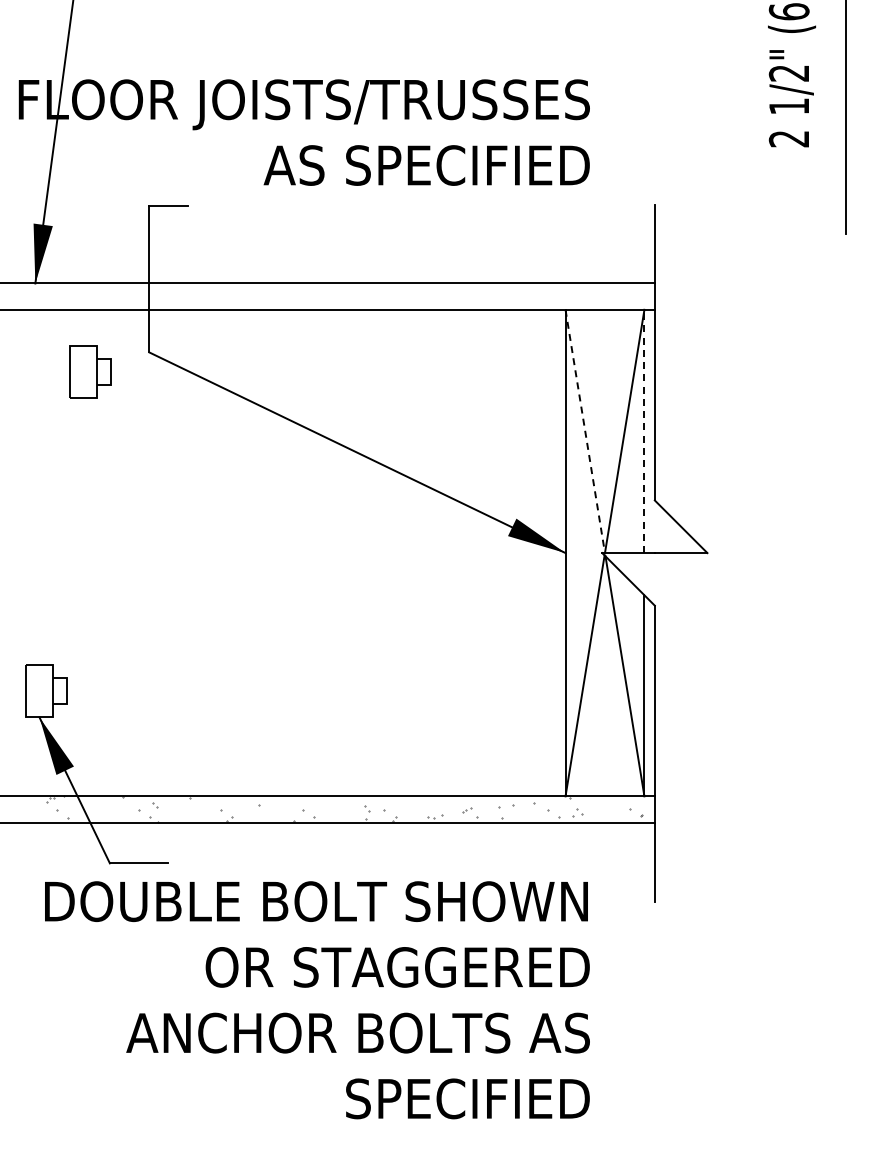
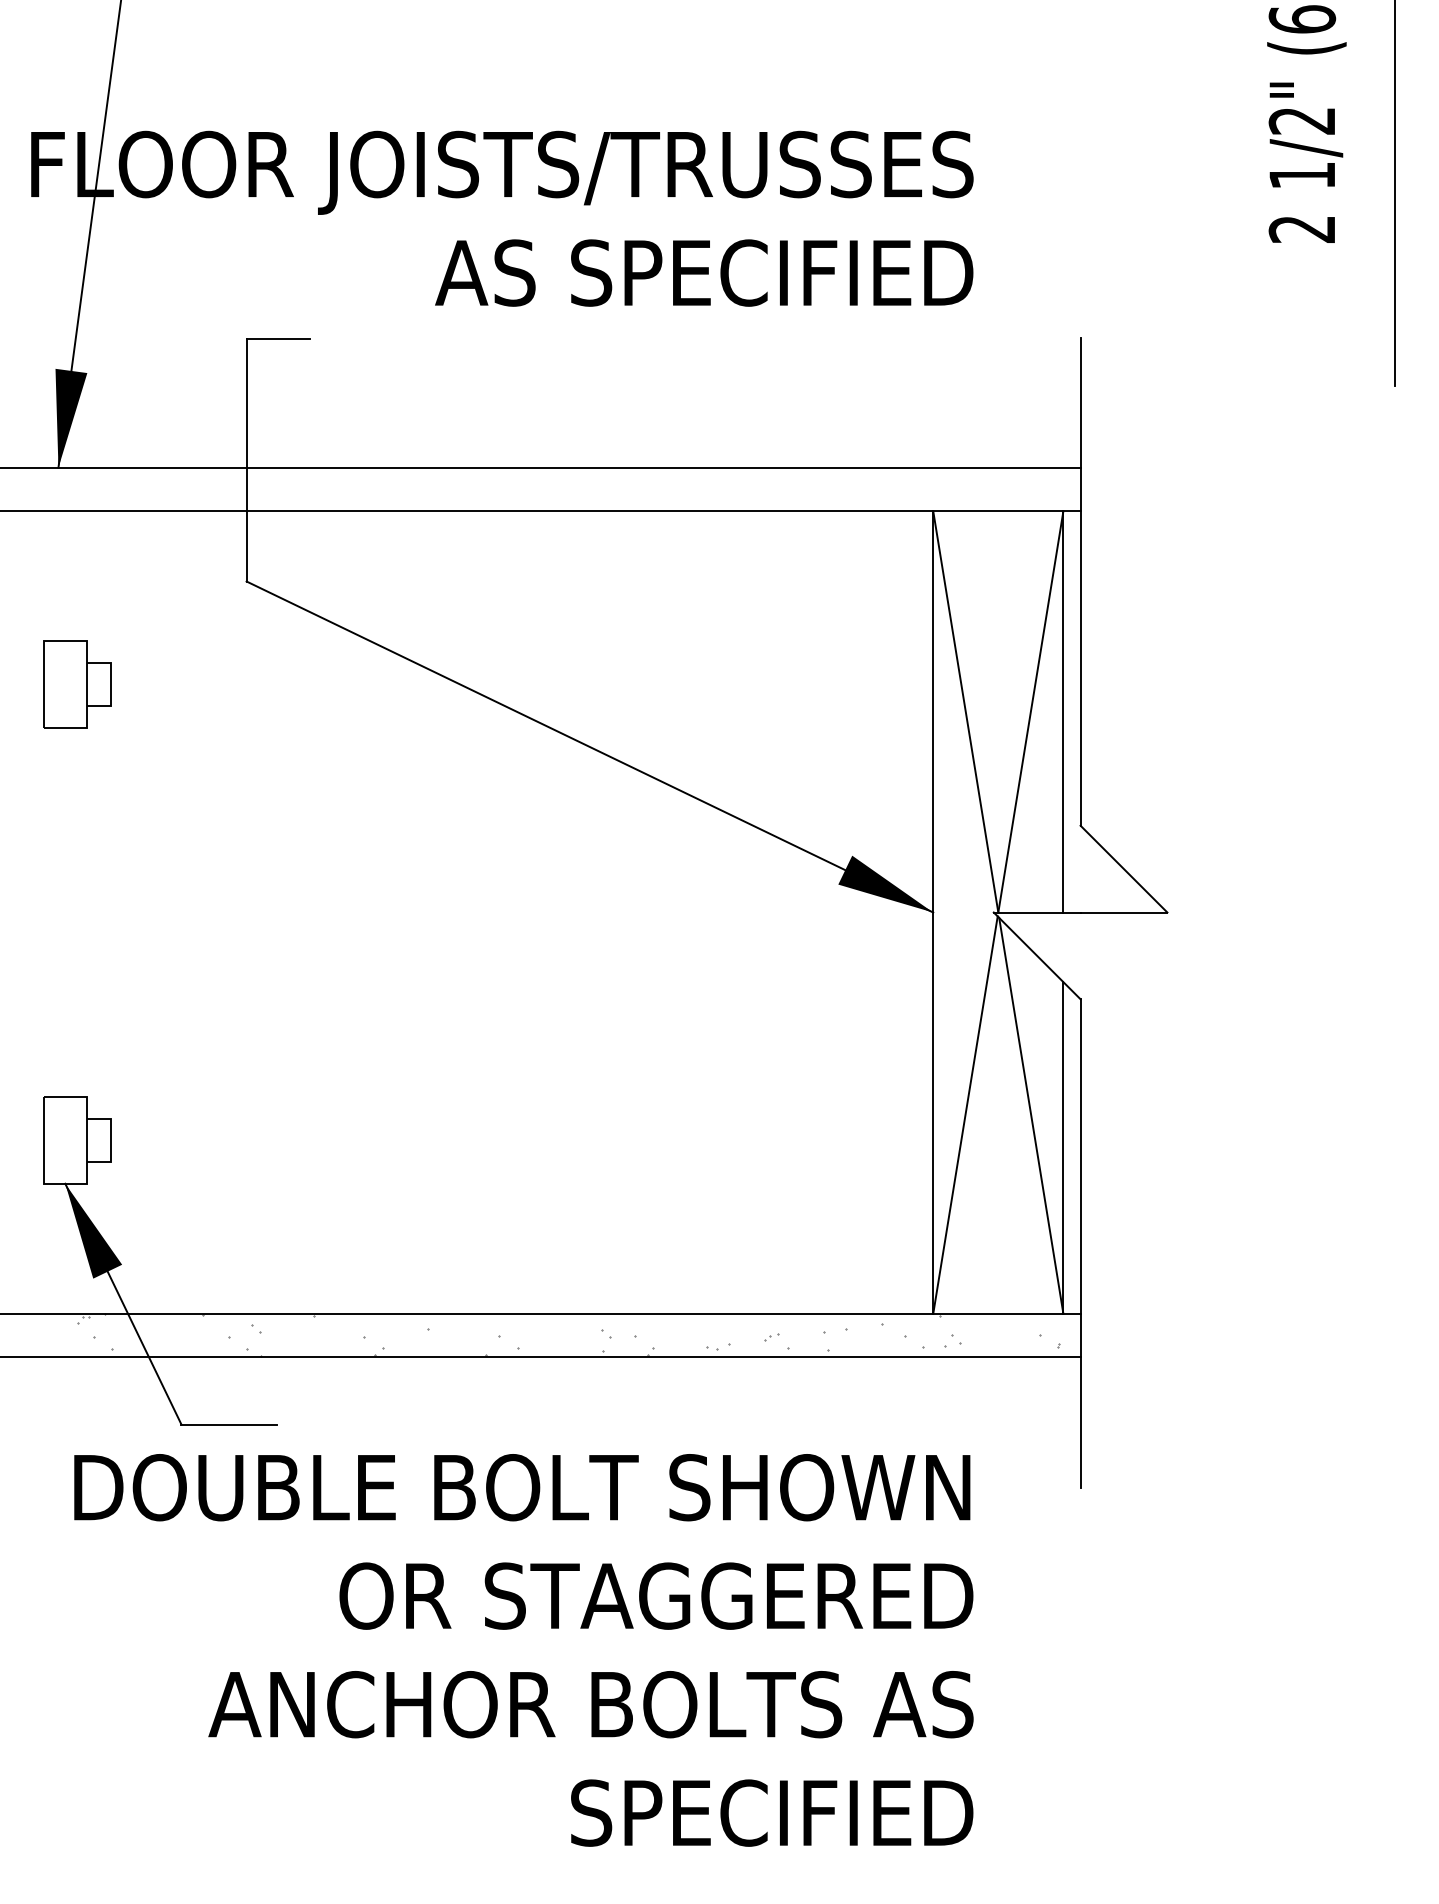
part: (90, 371) -> (76, 683), moved
line: (585, 431) -> (966, 711), dashed -> solid
line: (644, 431) -> (1063, 711), dashed -> solid

